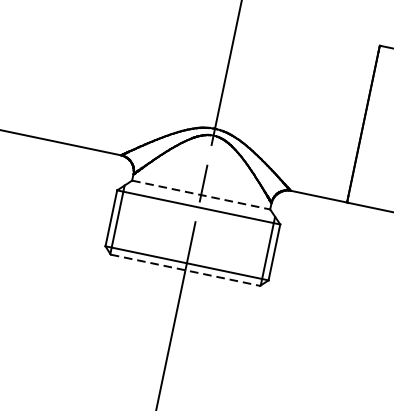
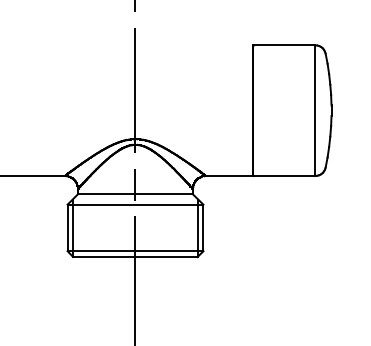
line: (201, 195) -> (135, 194), dashed -> solid
line: (185, 270) -> (135, 257), dashed -> solid

